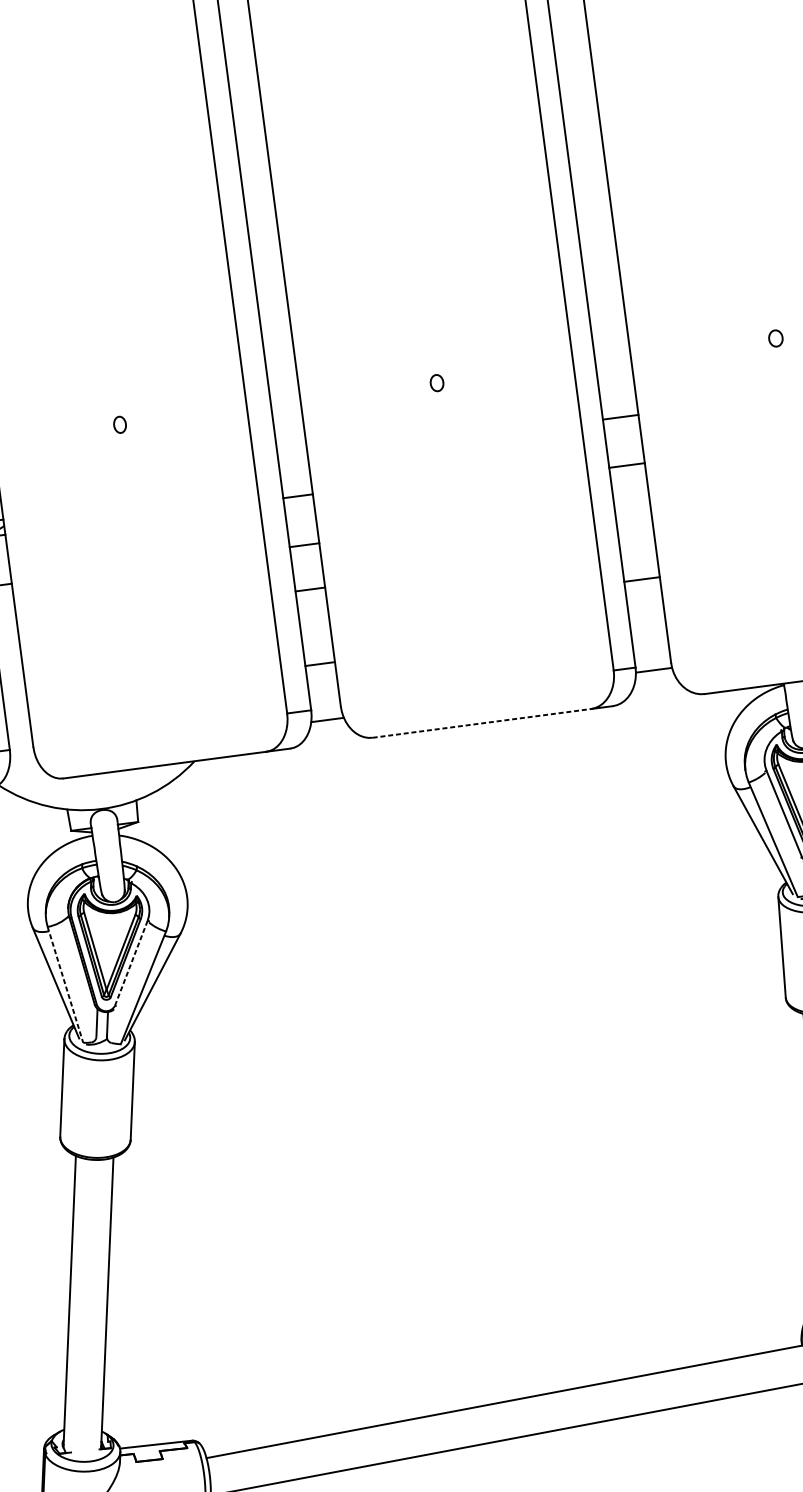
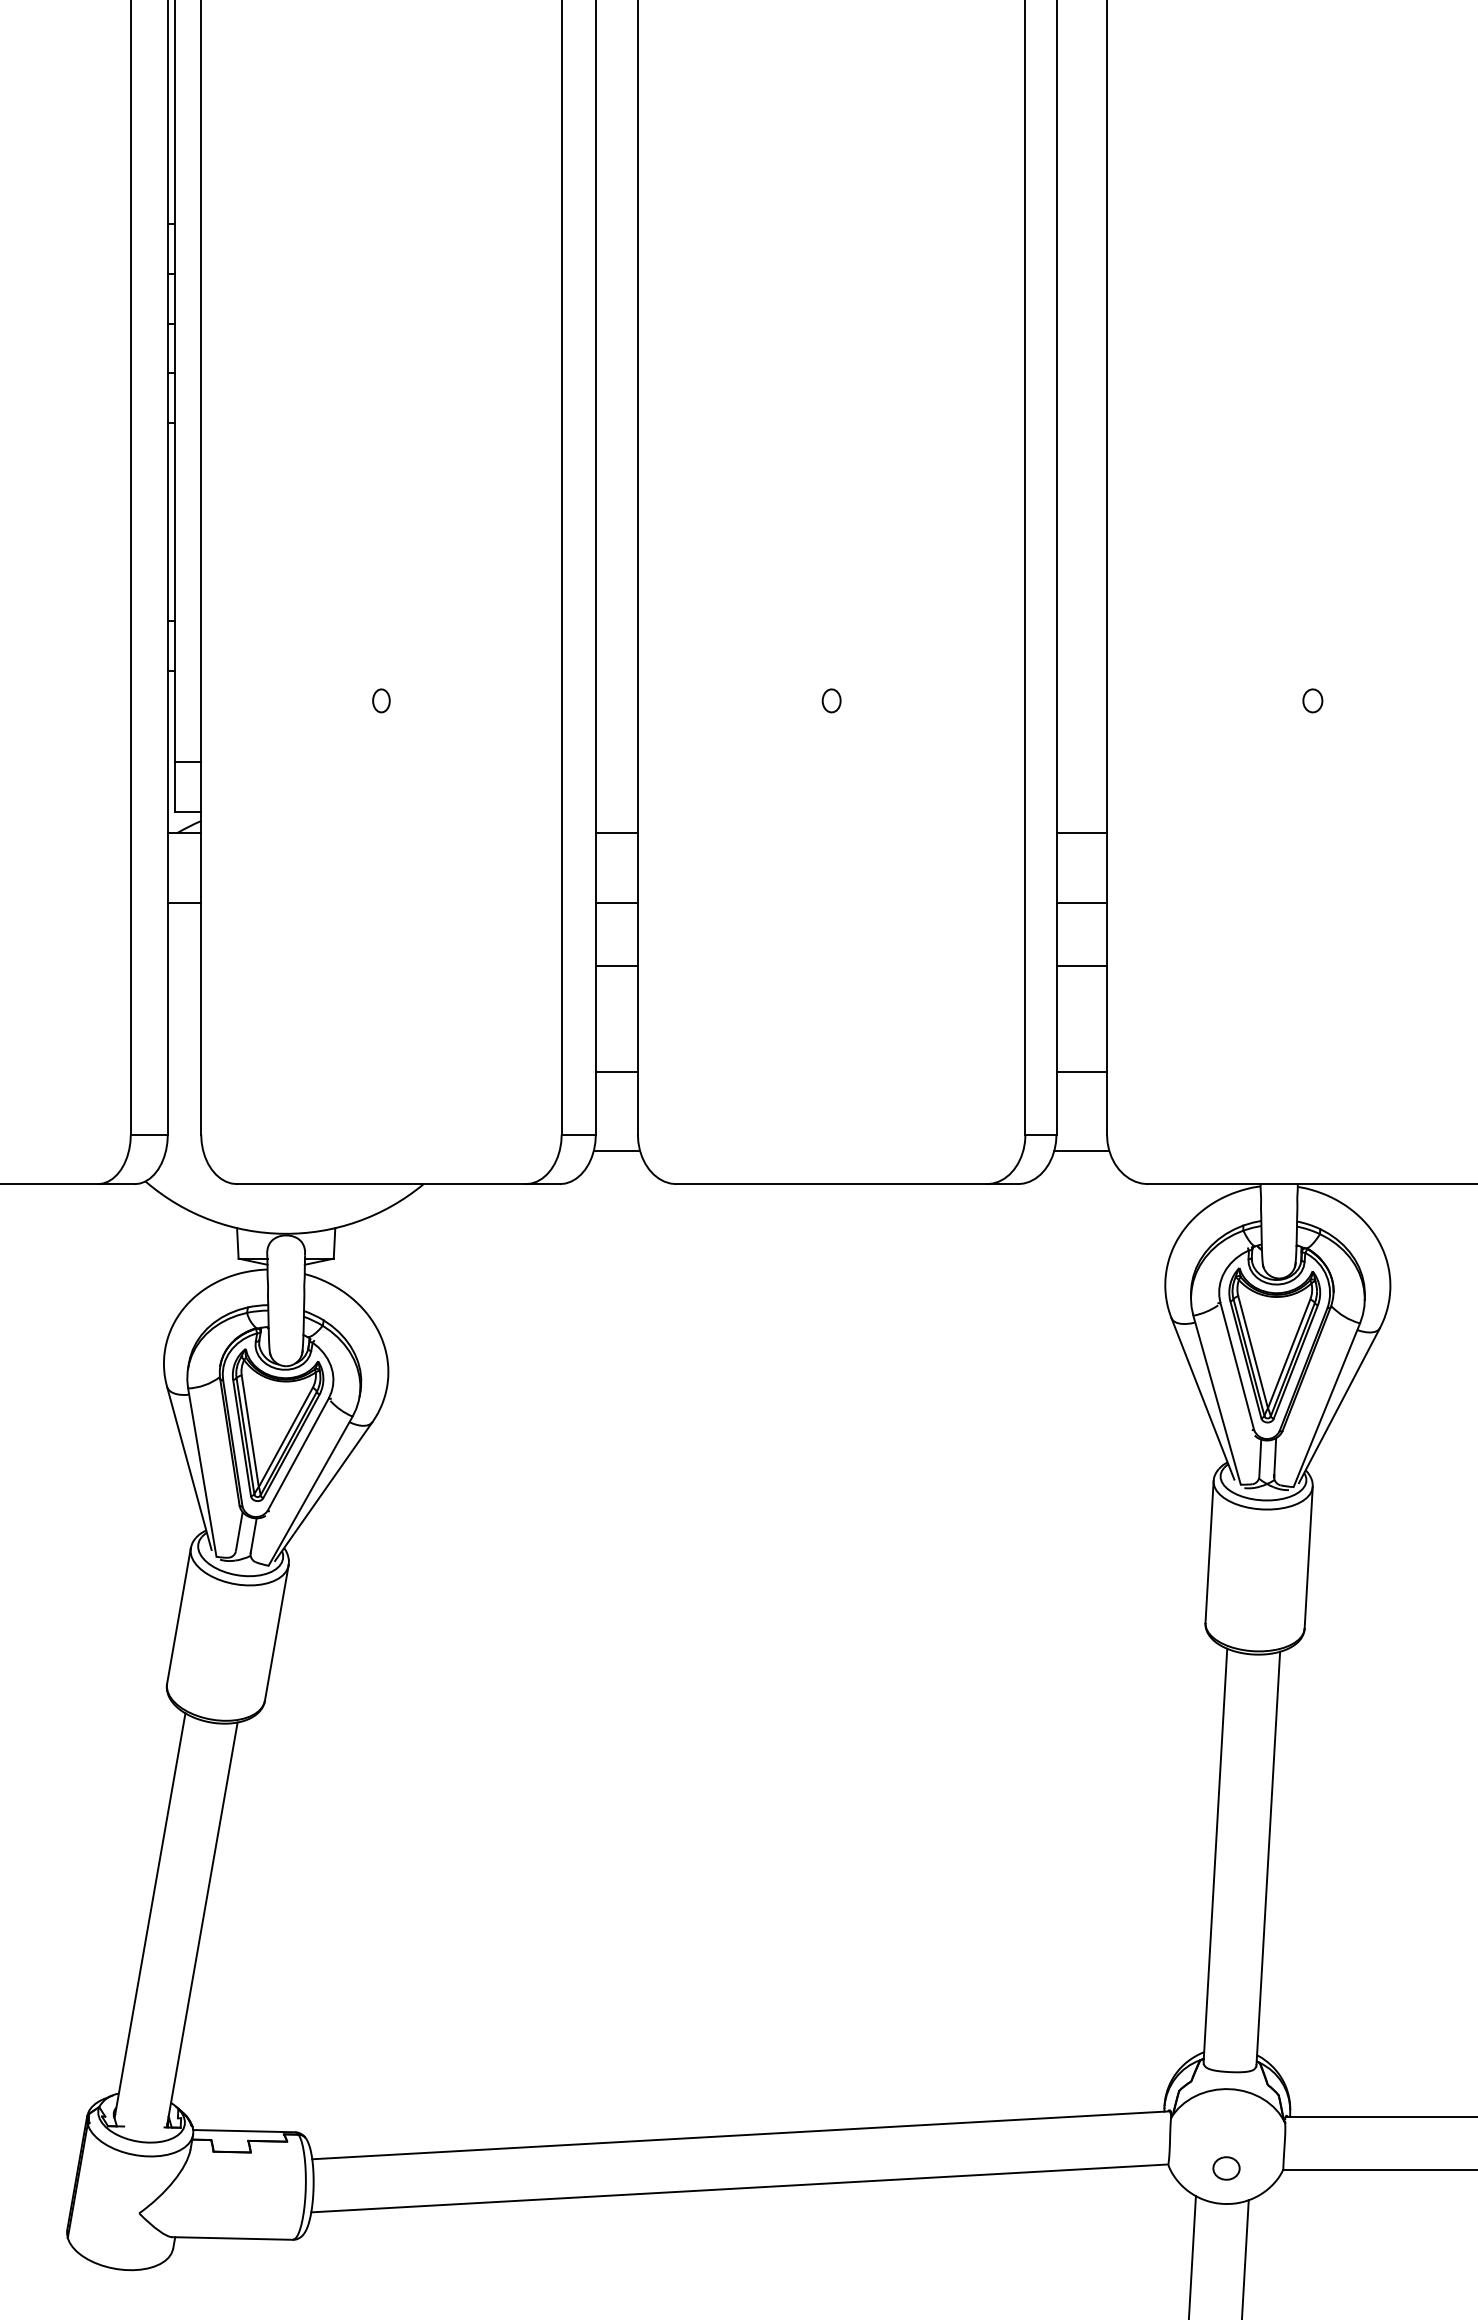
line: (620, 417) -> (1081, 833), moved
line: (626, 465) -> (1081, 902), moved
line: (641, 579) -> (1081, 965), moved
line: (653, 670) -> (1081, 1071), moved
line: (654, 677) -> (1081, 1151), added
line: (482, 723) -> (832, 1184), dashed -> solid
line: (131, 963) -> (298, 1454), dashed -> solid
line: (65, 985) -> (202, 1473), dashed -> solid

